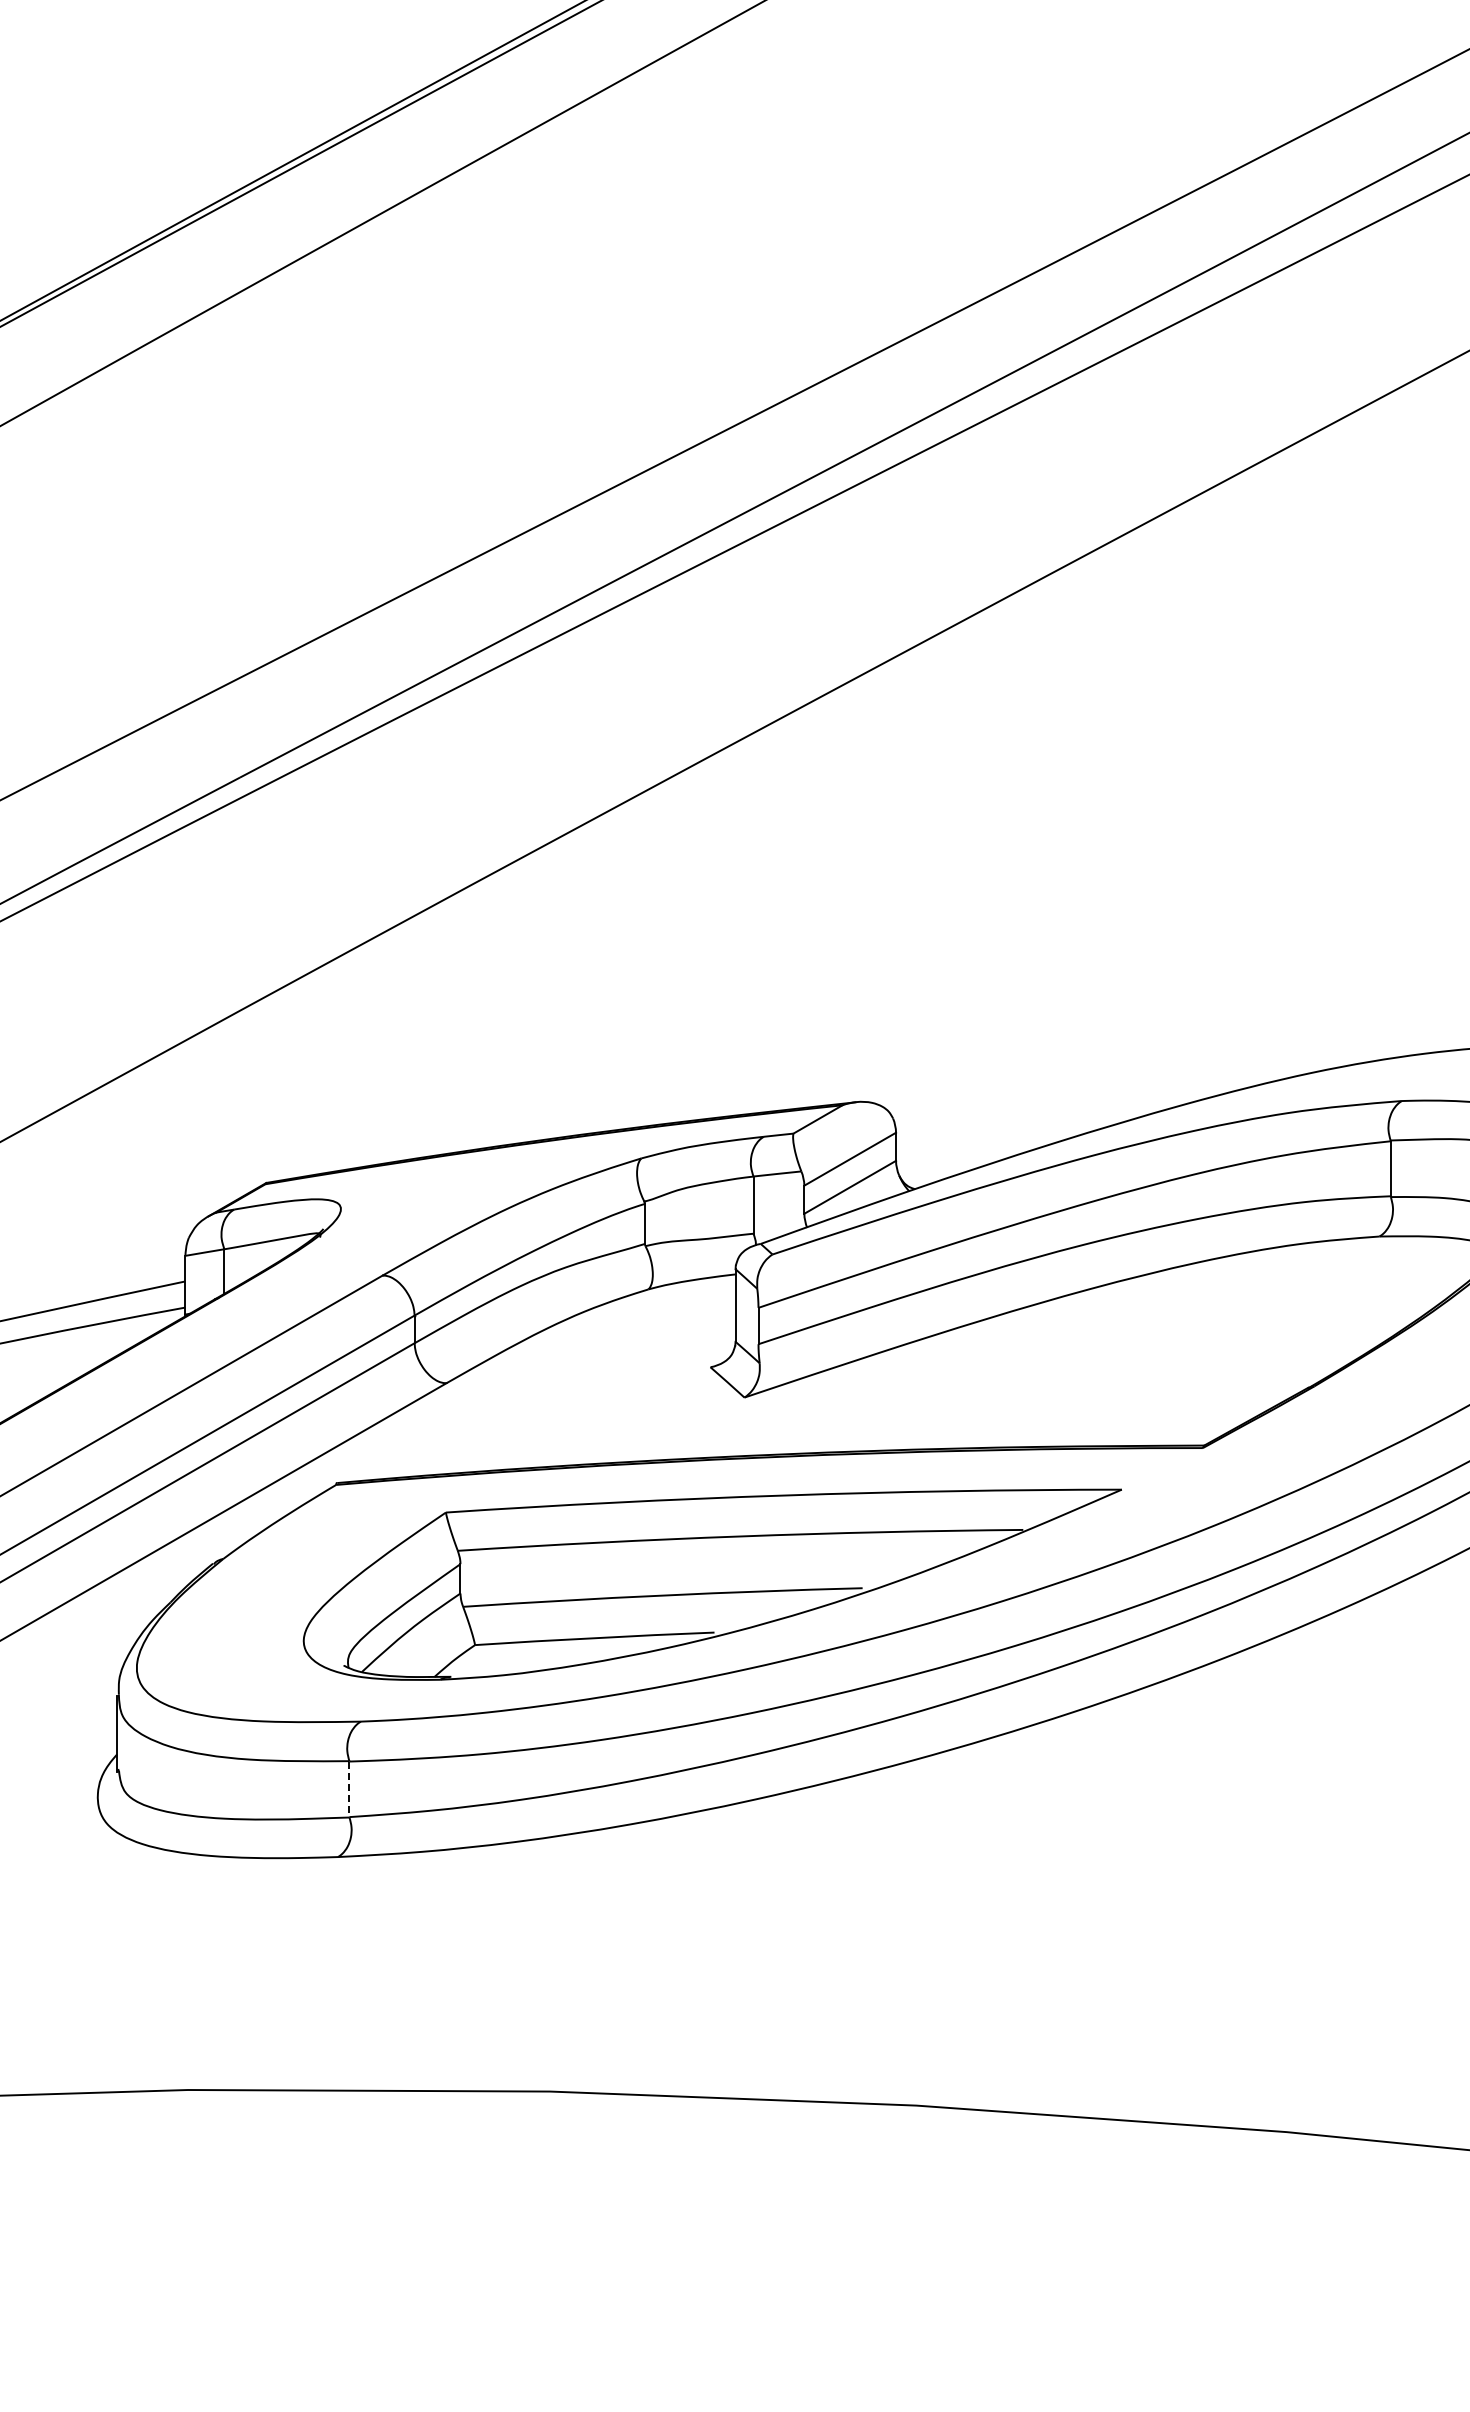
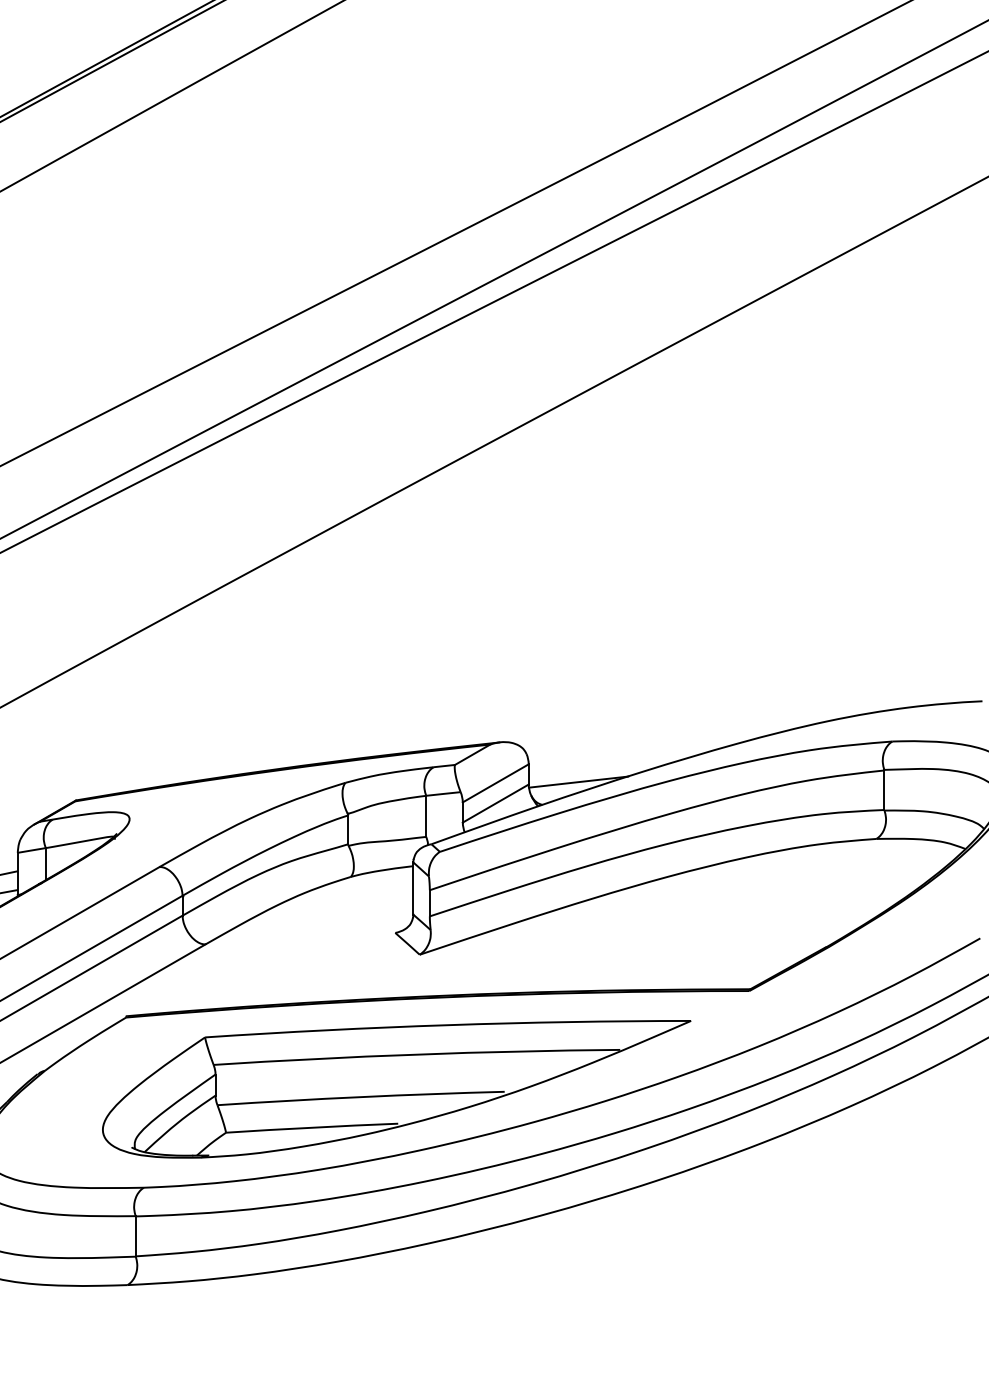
line: (965, 1157) -> (578, 782), added
line: (349, 1789) -> (135, 1236), dashed -> solid

